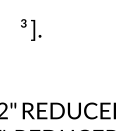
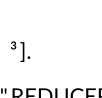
text: (31, 29) -> (20, 51), moved

